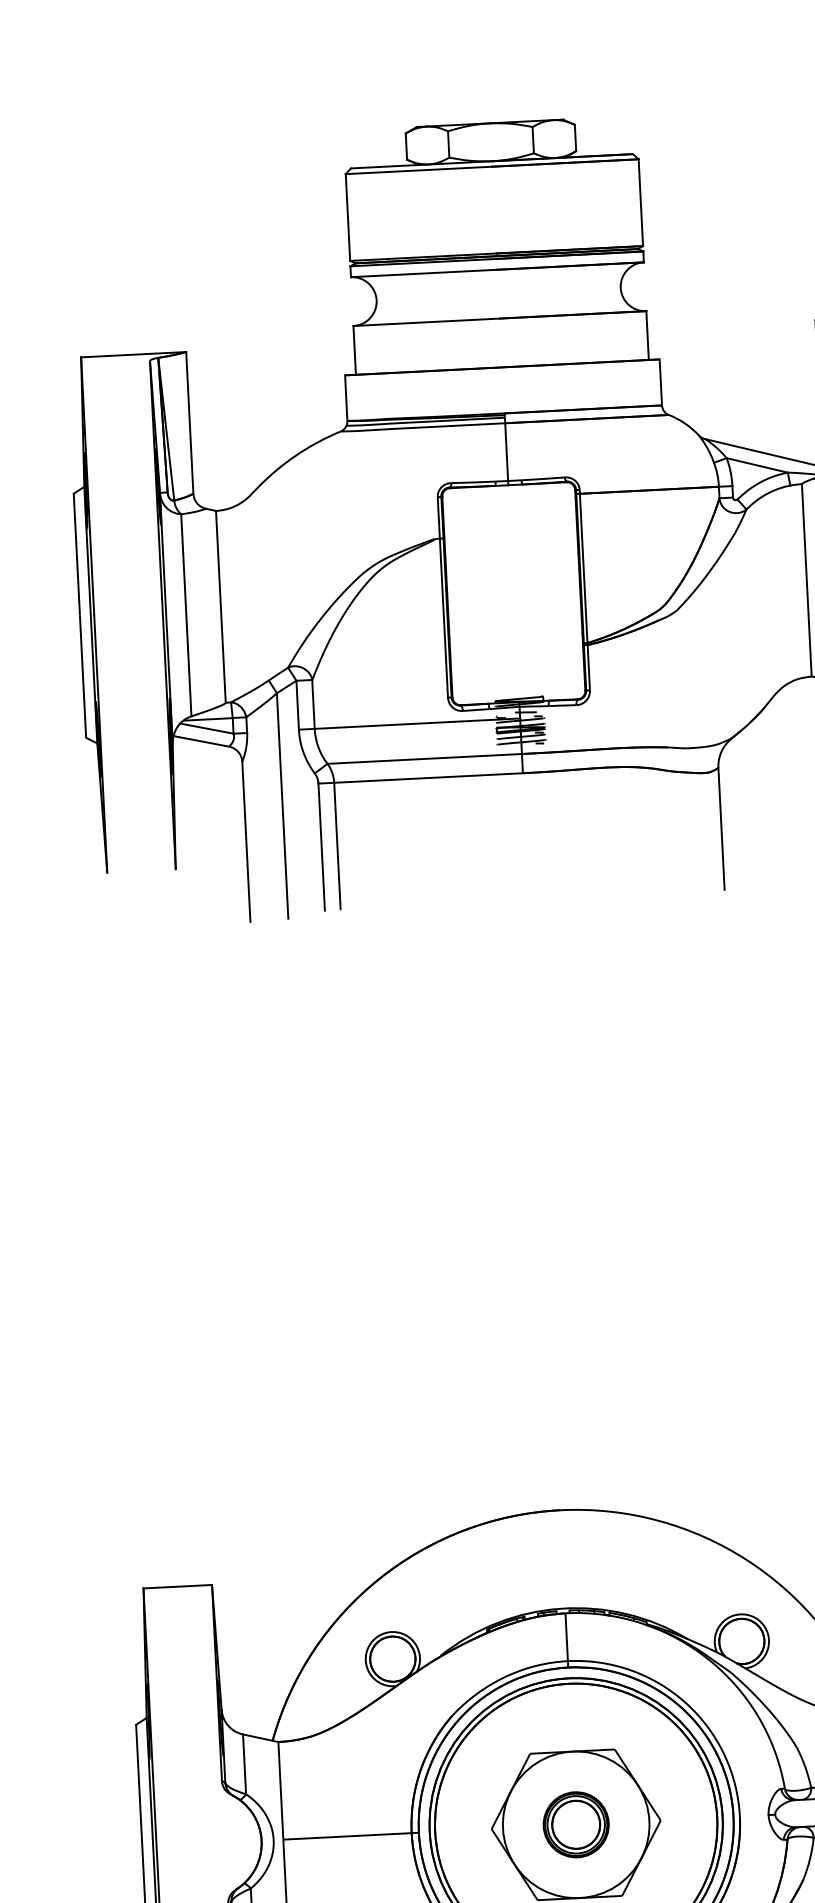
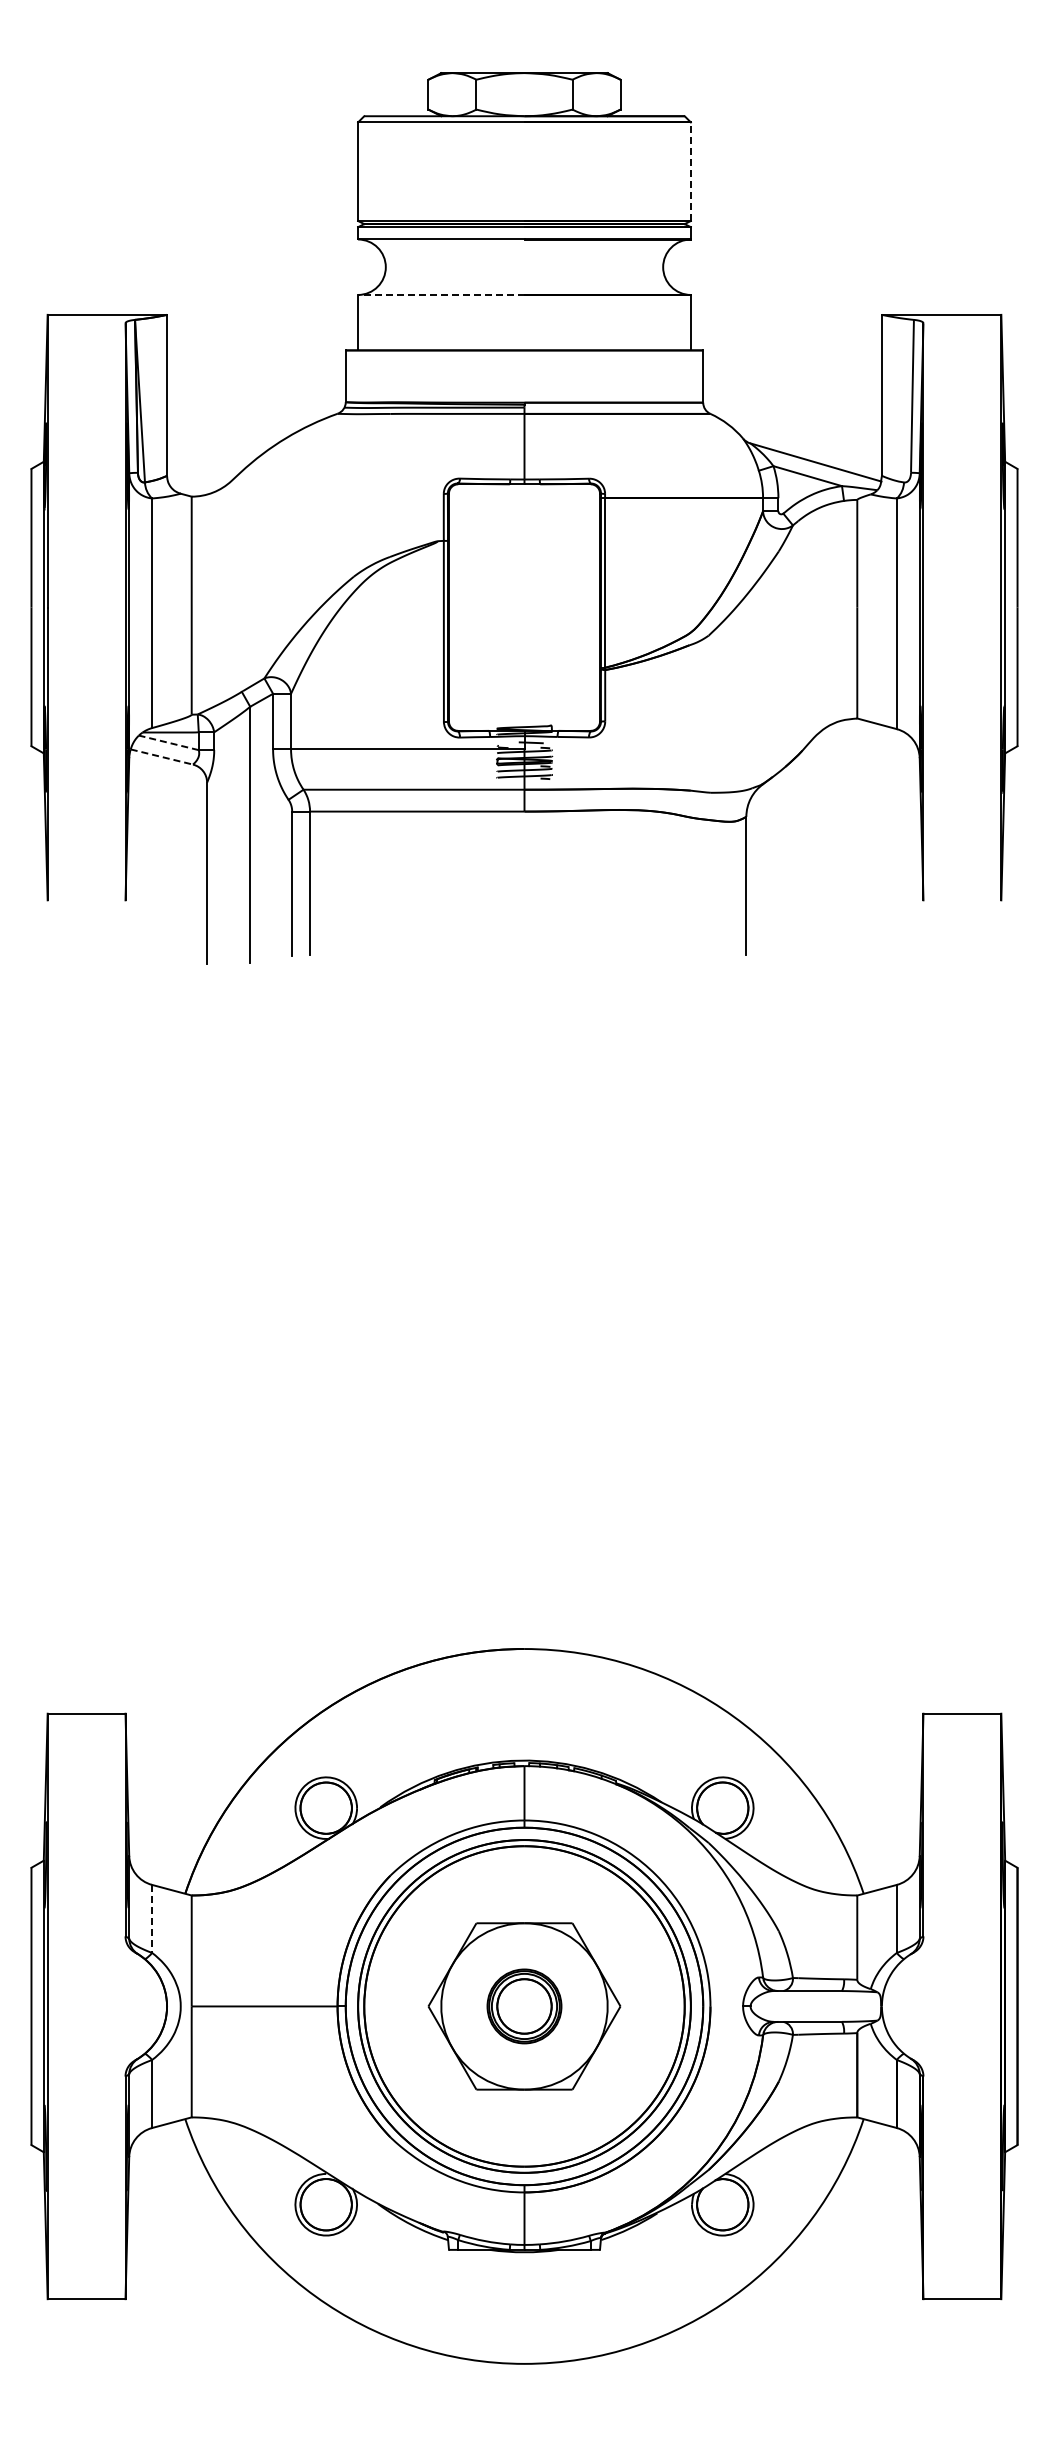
line: (640, 202) -> (690, 171), solid -> dashed
line: (425, 321) -> (440, 294), solid -> dashed
line: (206, 728) -> (168, 742), solid -> dashed
line: (201, 741) -> (162, 757), solid -> dashed
line: (244, 1763) -> (152, 1918), solid -> dashed

